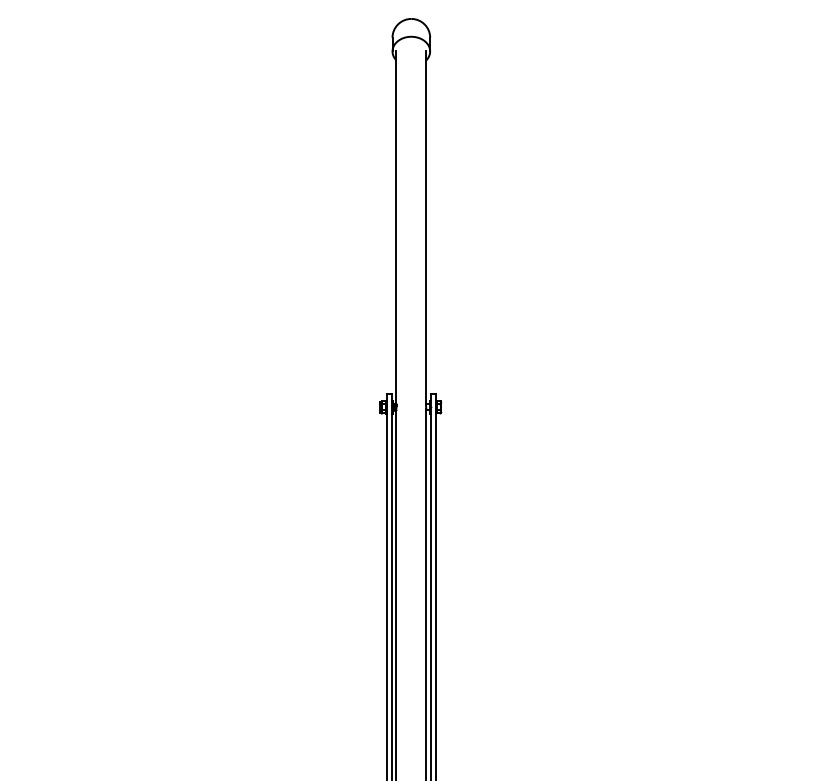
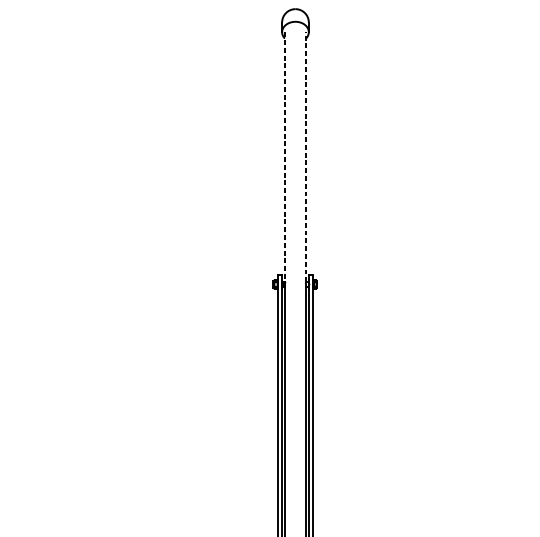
line: (426, 227) -> (306, 157), solid -> dashed
line: (396, 228) -> (284, 157), solid -> dashed

